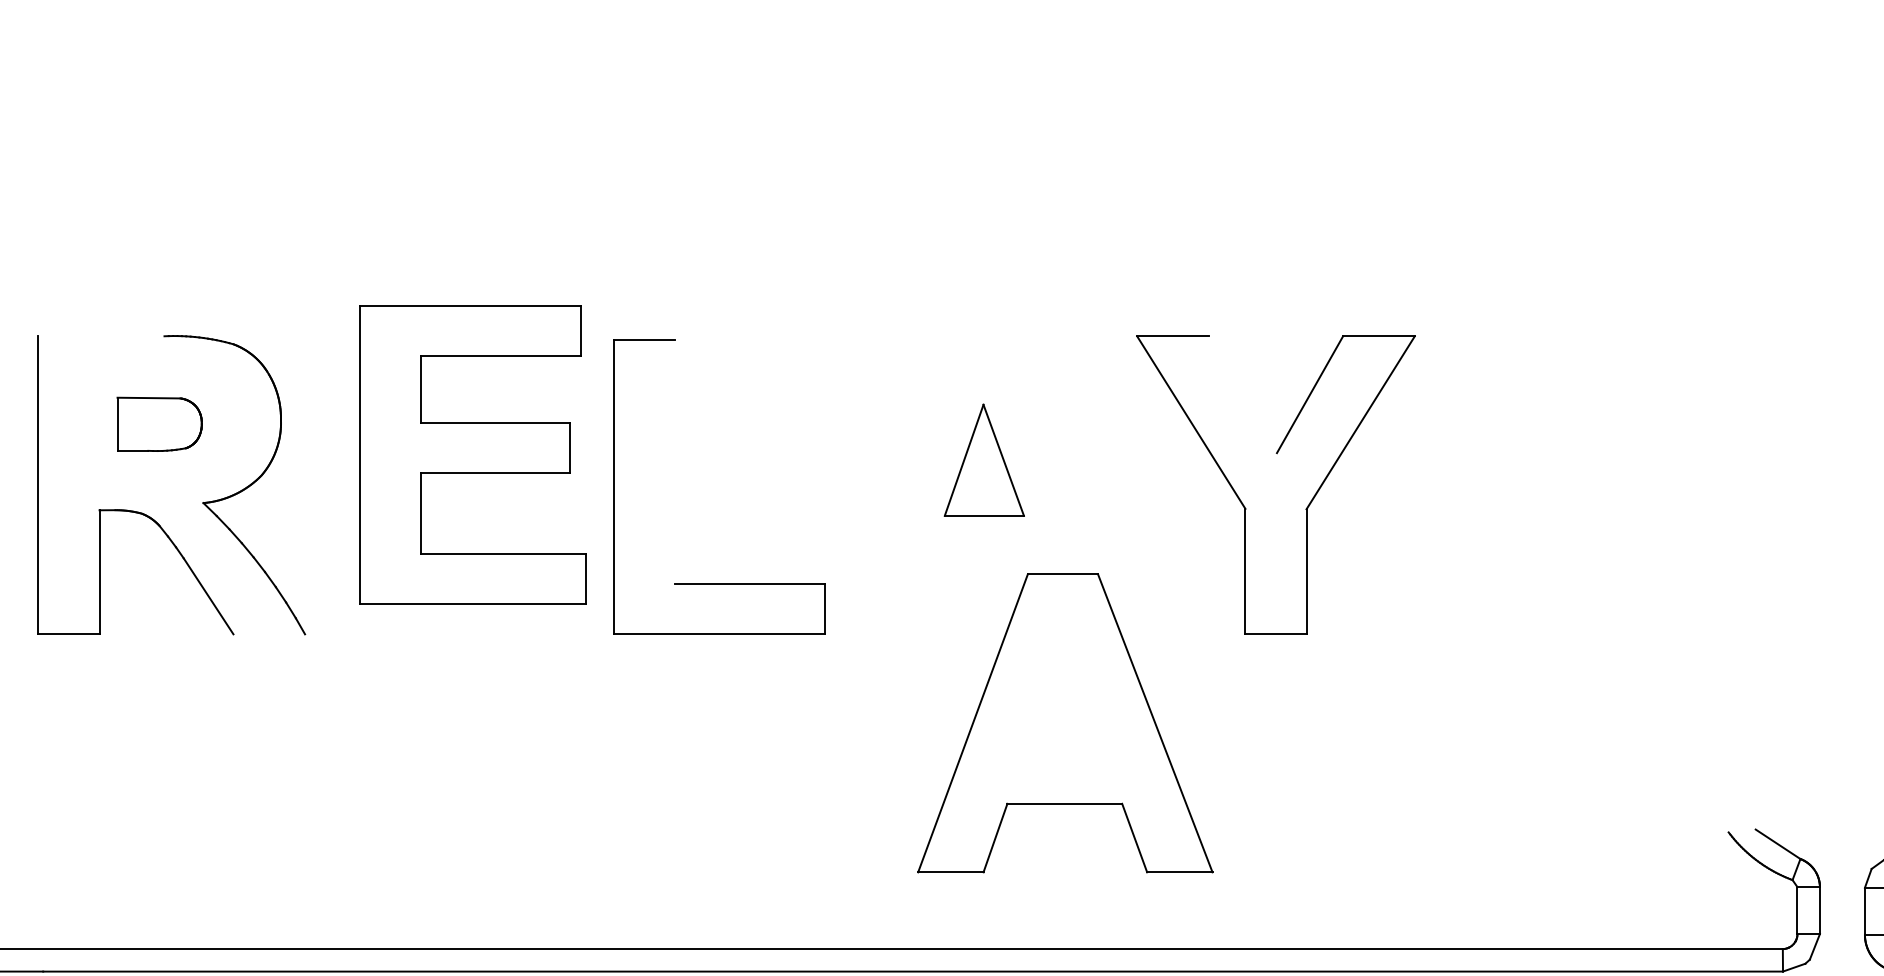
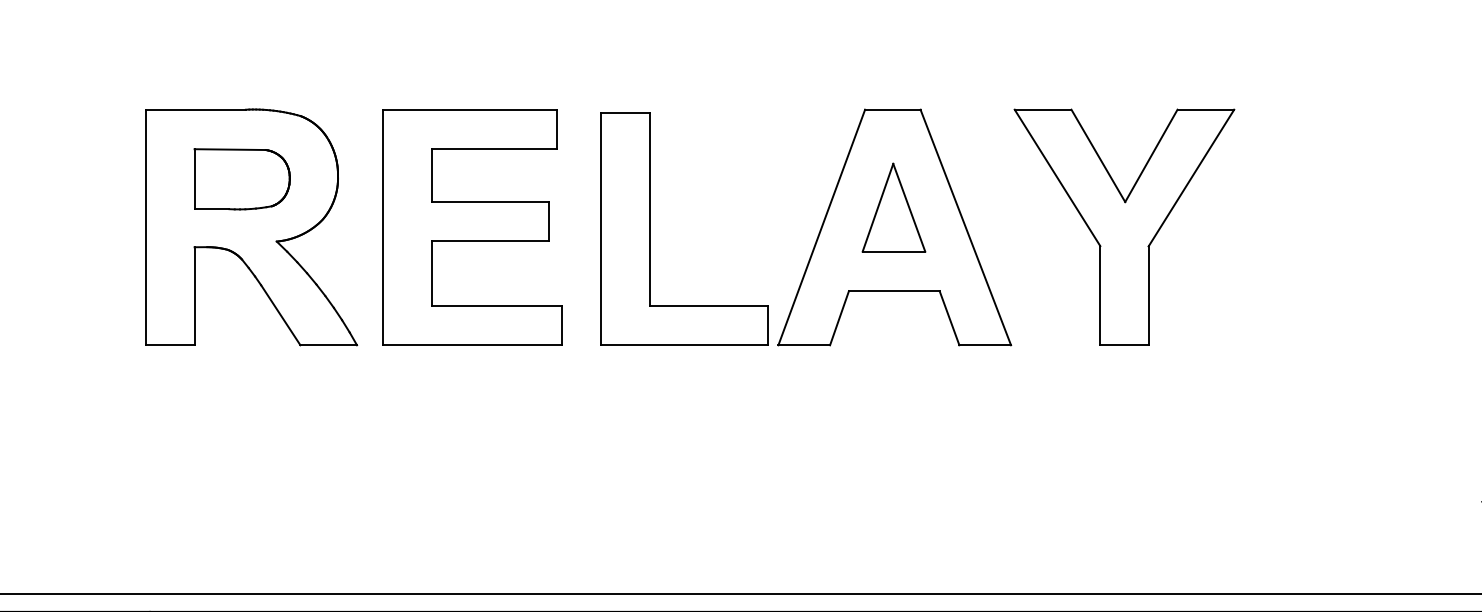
line: (101, 336) -> (196, 109), added
line: (1242, 394) -> (1097, 155), added
part: (159, 424) -> (241, 179), size x1.43
part: (472, 454) -> (471, 226), moved
line: (675, 461) -> (649, 208), added
line: (269, 634) -> (328, 345), added
part: (1065, 723) -> (894, 227), moved

